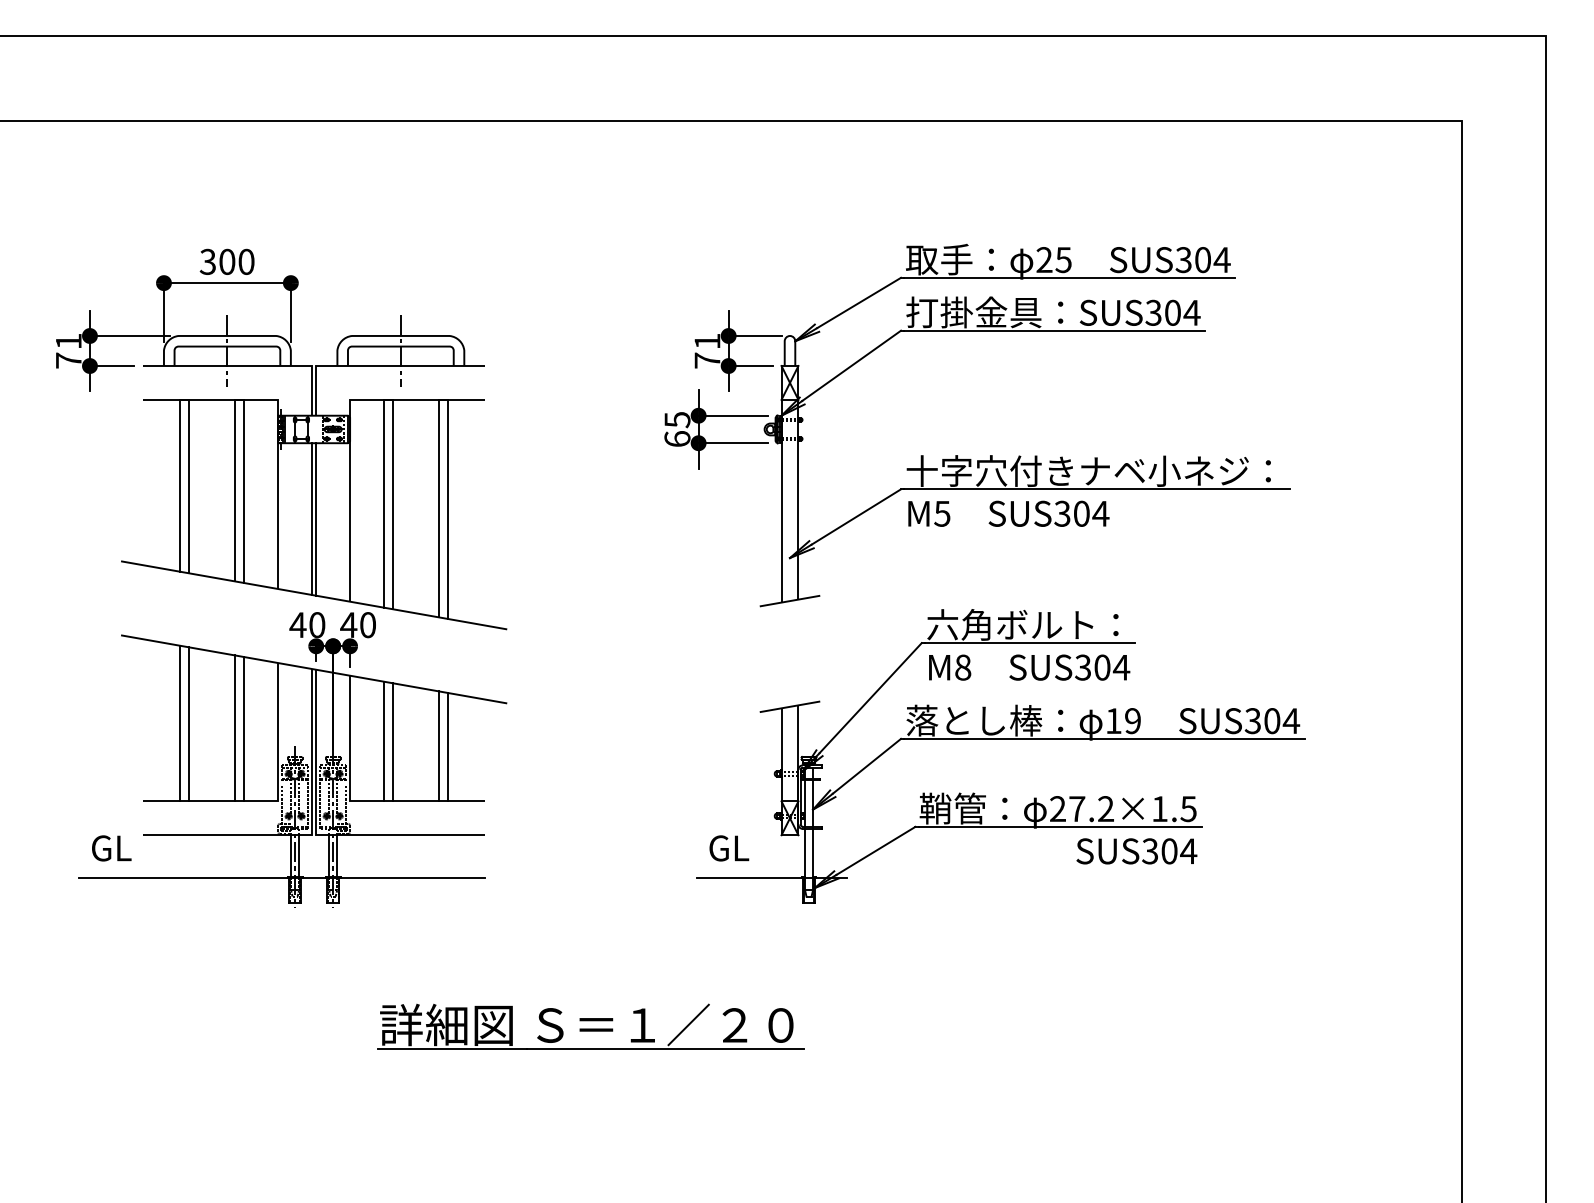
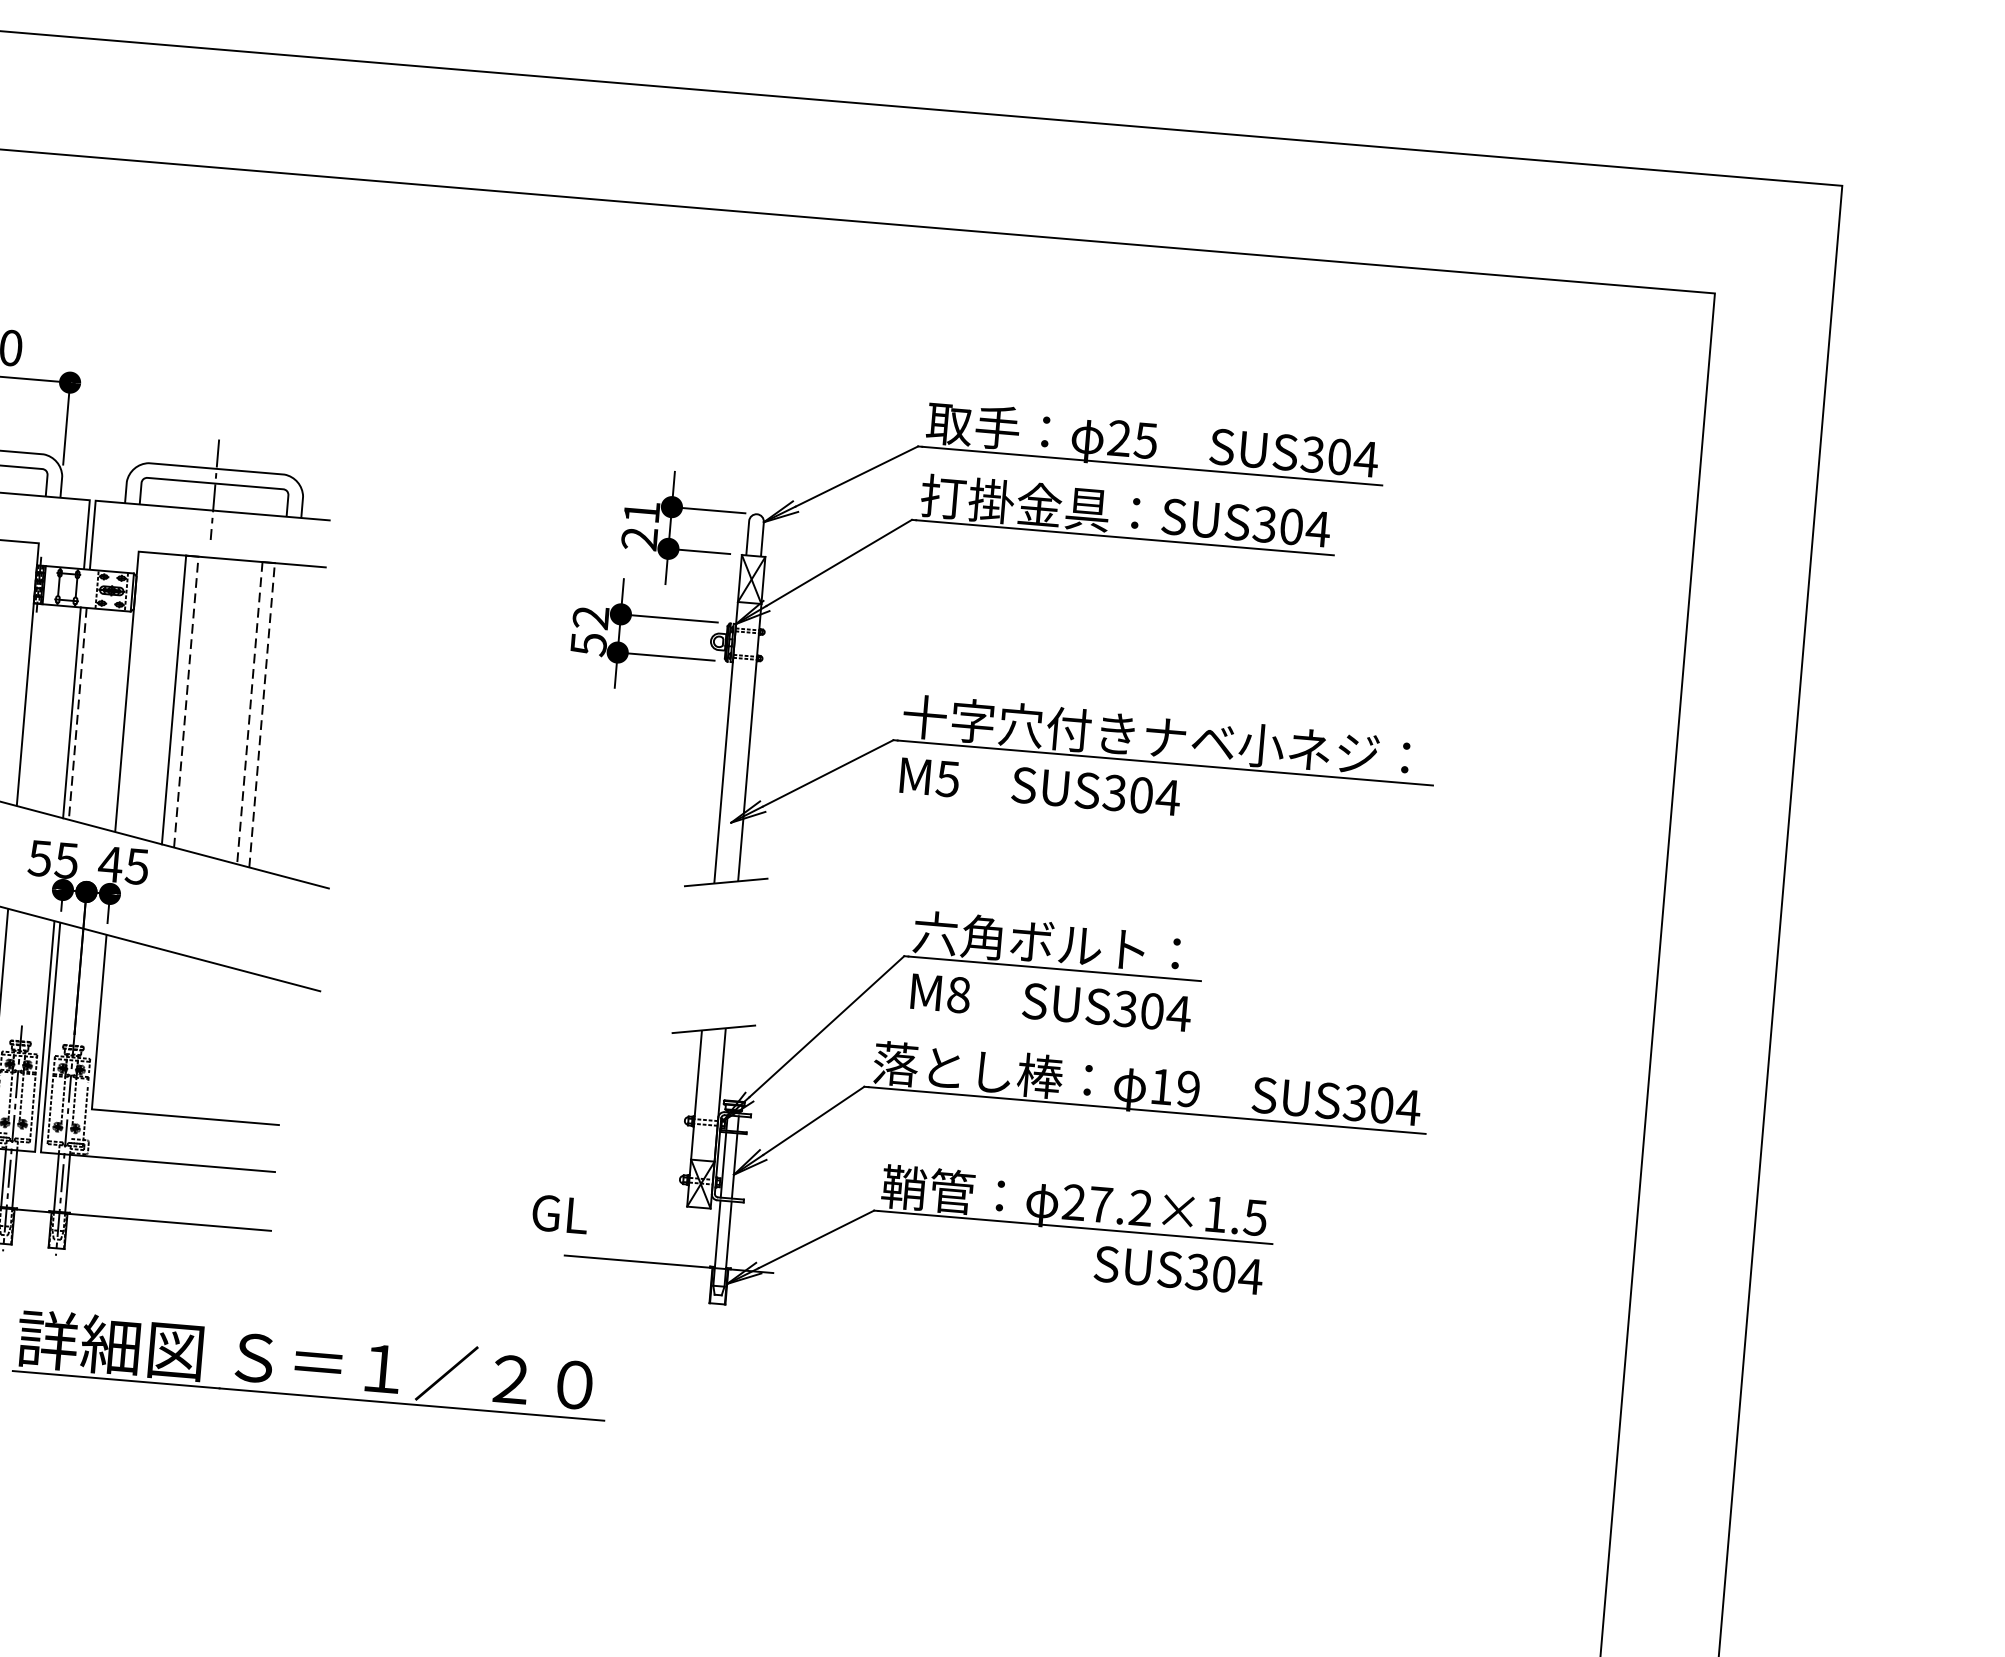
text: (707, 360) -> (639, 538), 71 -> 21
text: (677, 429) -> (589, 631), 65 -> 52
line: (393, 504) -> (186, 702), solid -> dashed
line: (439, 508) -> (250, 712), solid -> dashed
line: (448, 509) -> (262, 715), solid -> dashed
line: (316, 519) -> (78, 713), solid -> dashed
text: (307, 625) -> (53, 860), 40 -> 55
text: (367, 625) -> (136, 867), 40 -> 45
line: (384, 741) -> (146, 1030), removed
line: (393, 742) -> (159, 1032), removed
line: (439, 746) -> (222, 1043), removed
line: (448, 747) -> (234, 1045), removed
text: (729, 848) -> (560, 1214), moved
part: (590, 1026) -> (310, 1364), moved

